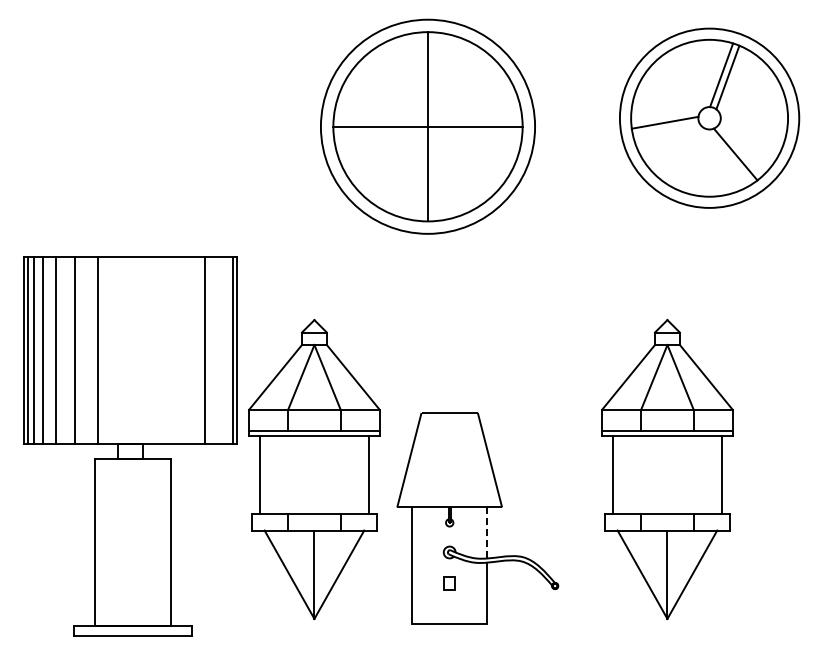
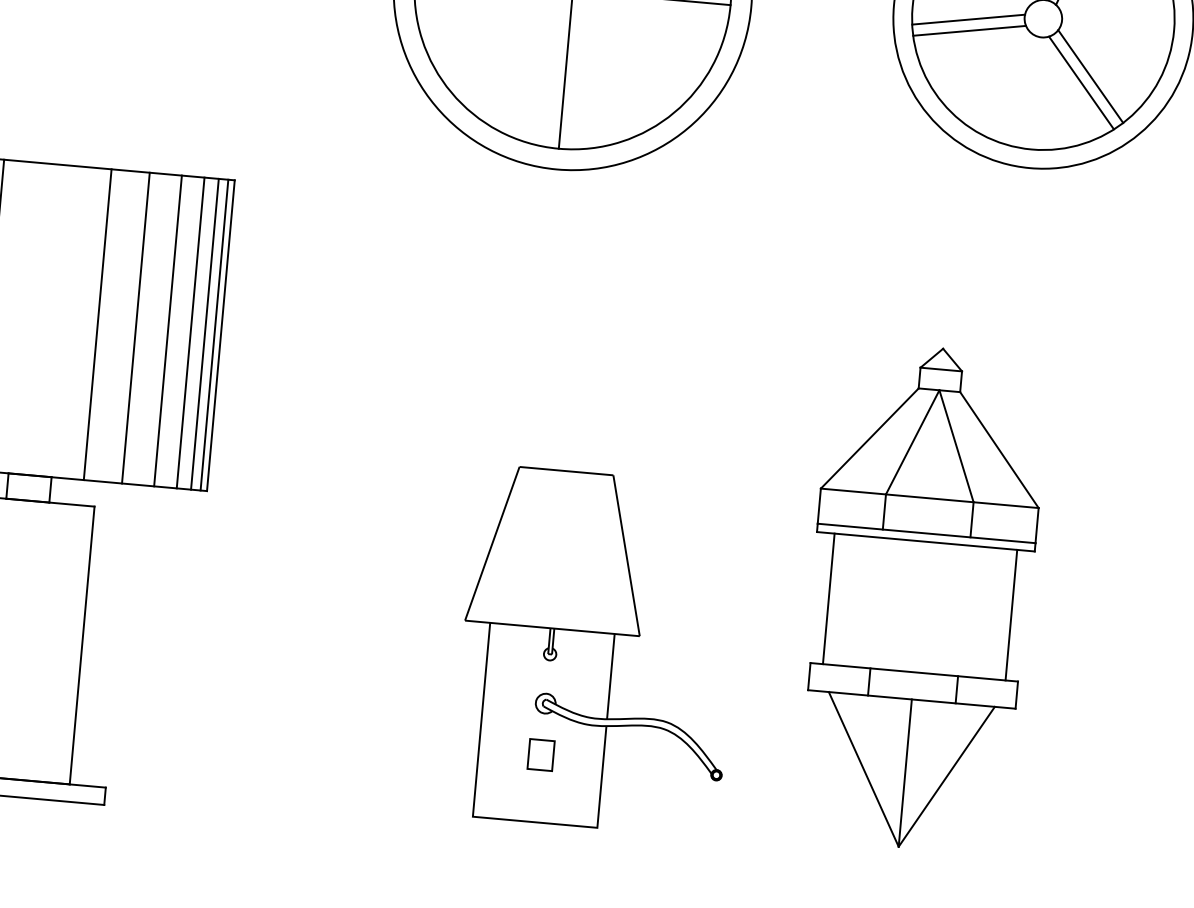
line: (666, 129) -> (969, 31), added
line: (740, 150) -> (1090, 77), added
line: (162, 350) -> (97, 324), added
line: (185, 350) -> (135, 327), added
line: (218, 350) -> (190, 332), added
line: (227, 350) -> (205, 334), added
part: (314, 469) -> (332, 545), removed
line: (487, 532) -> (611, 675), dashed -> solid
part: (449, 582) -> (540, 753), size x1.43

